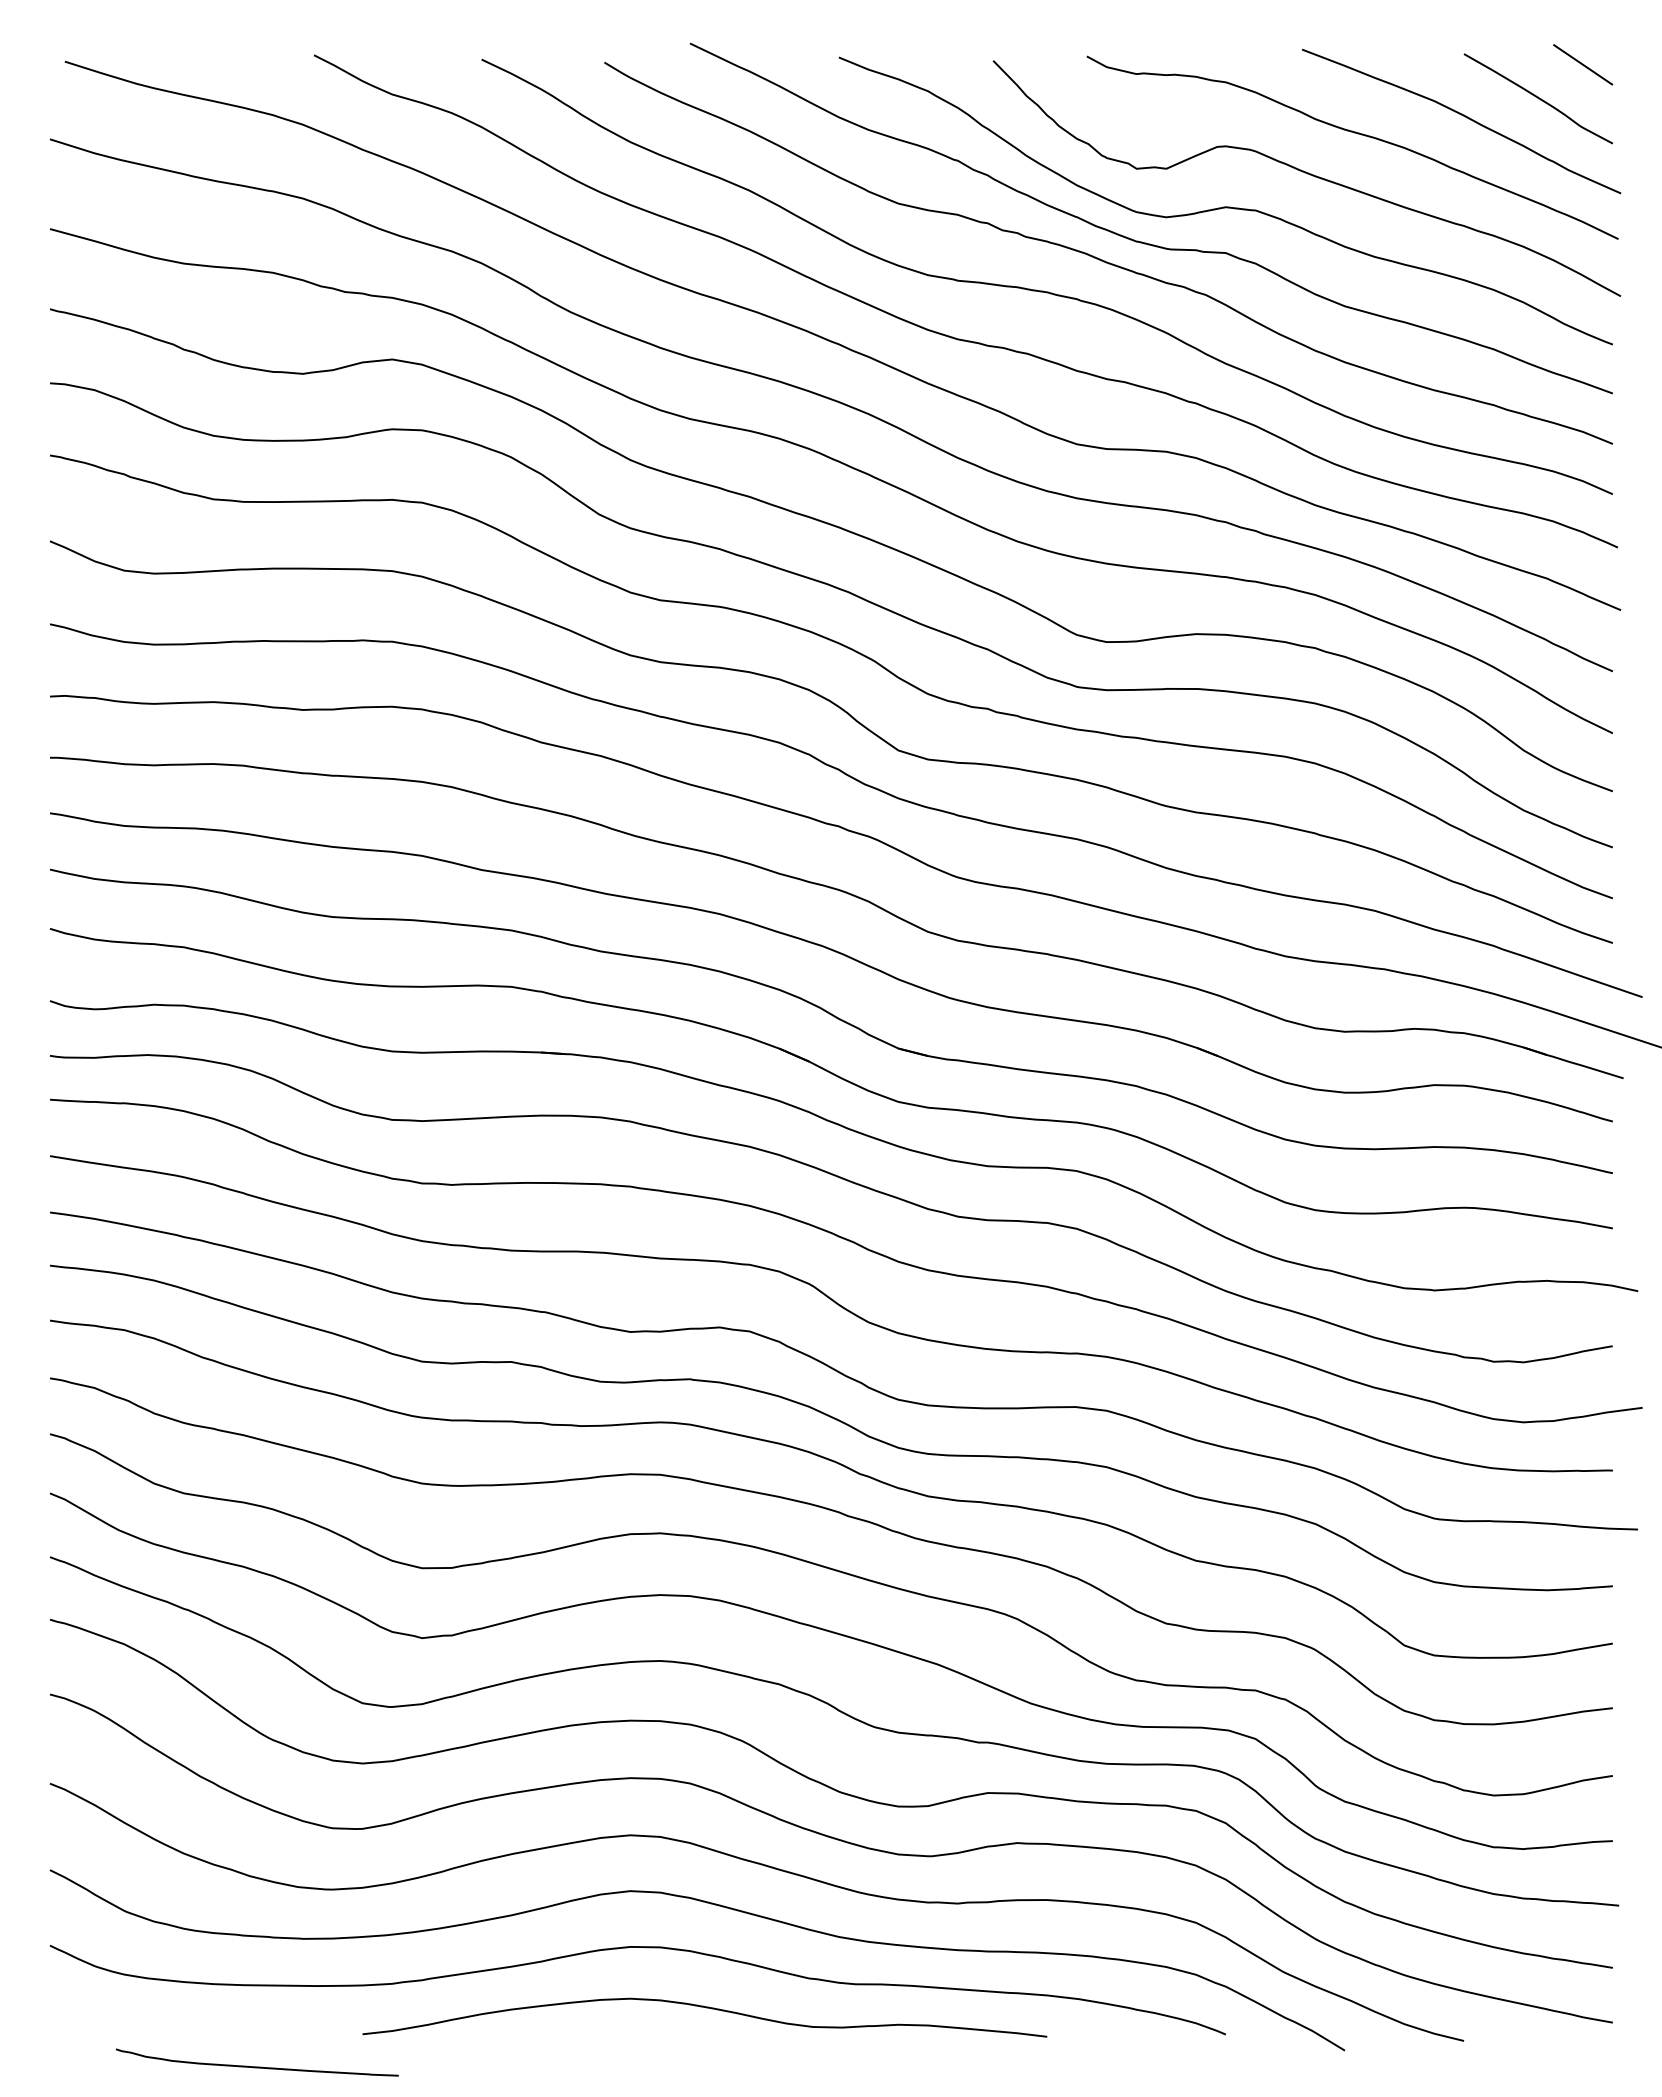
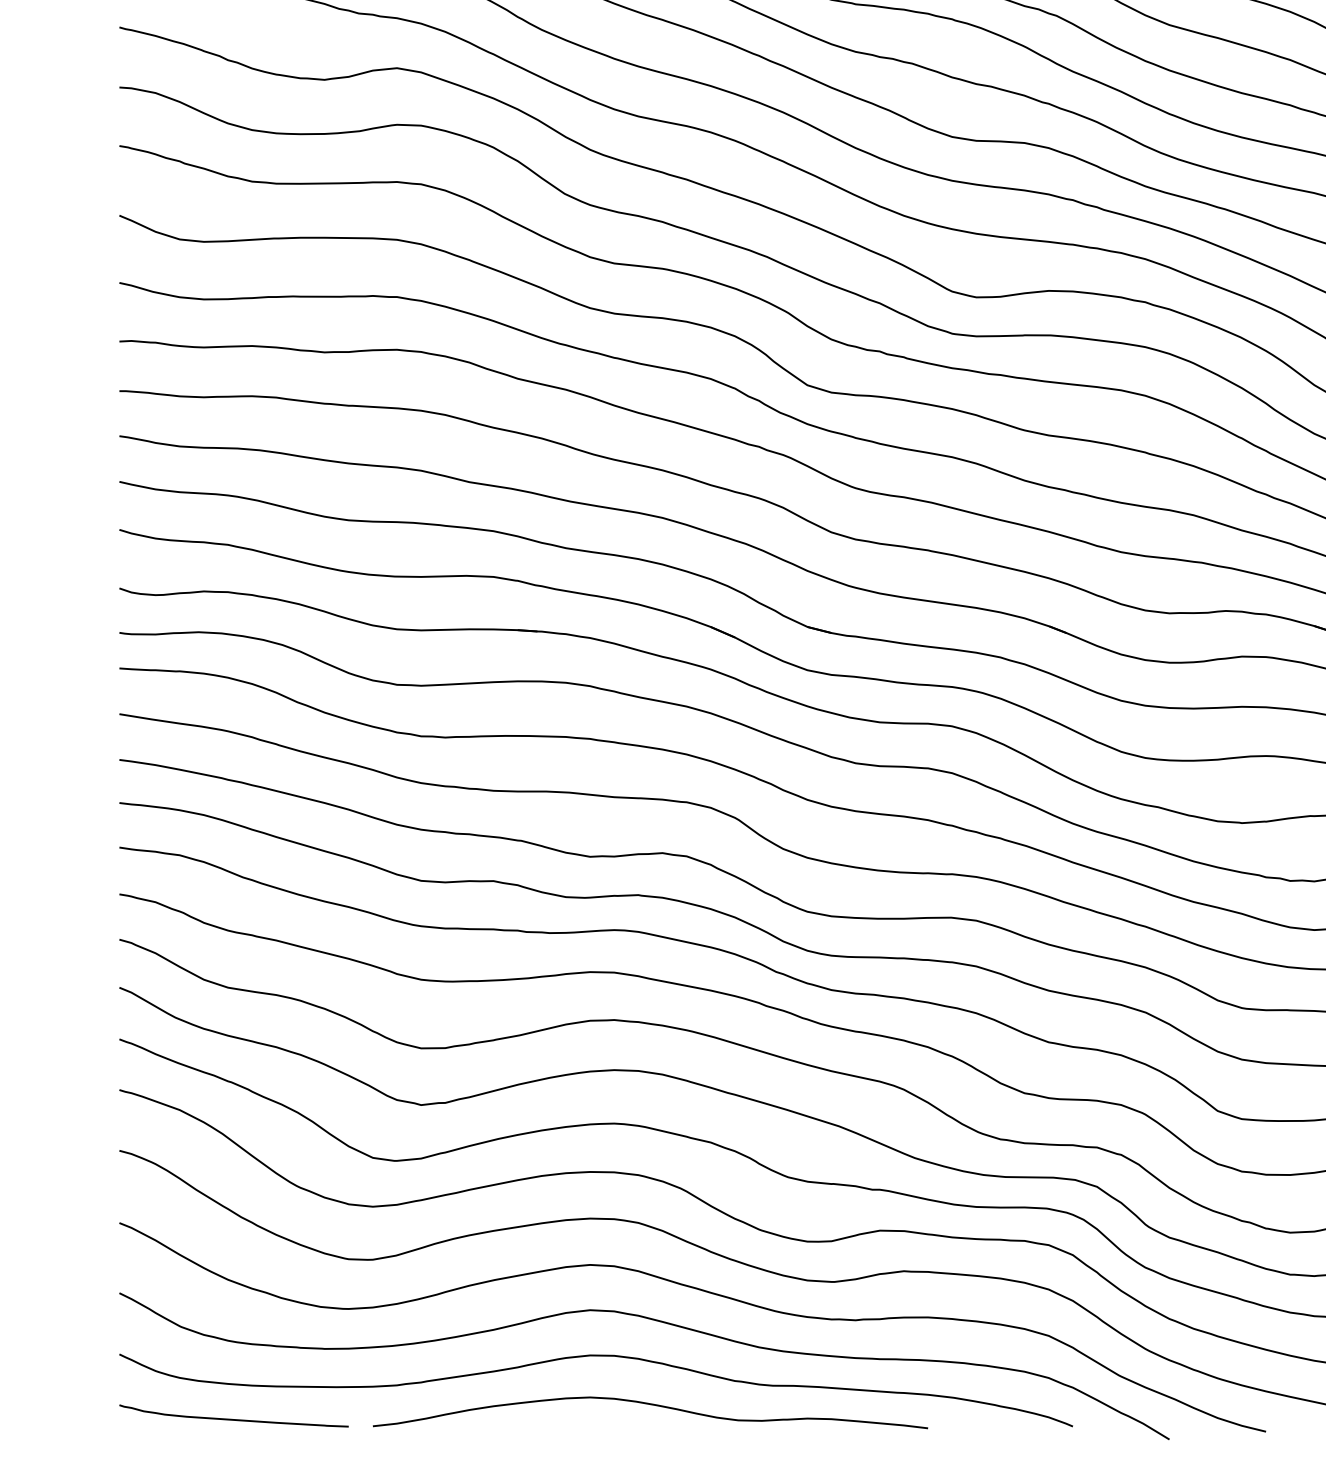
curve: (257, 2066) -> (234, 1419), moved

